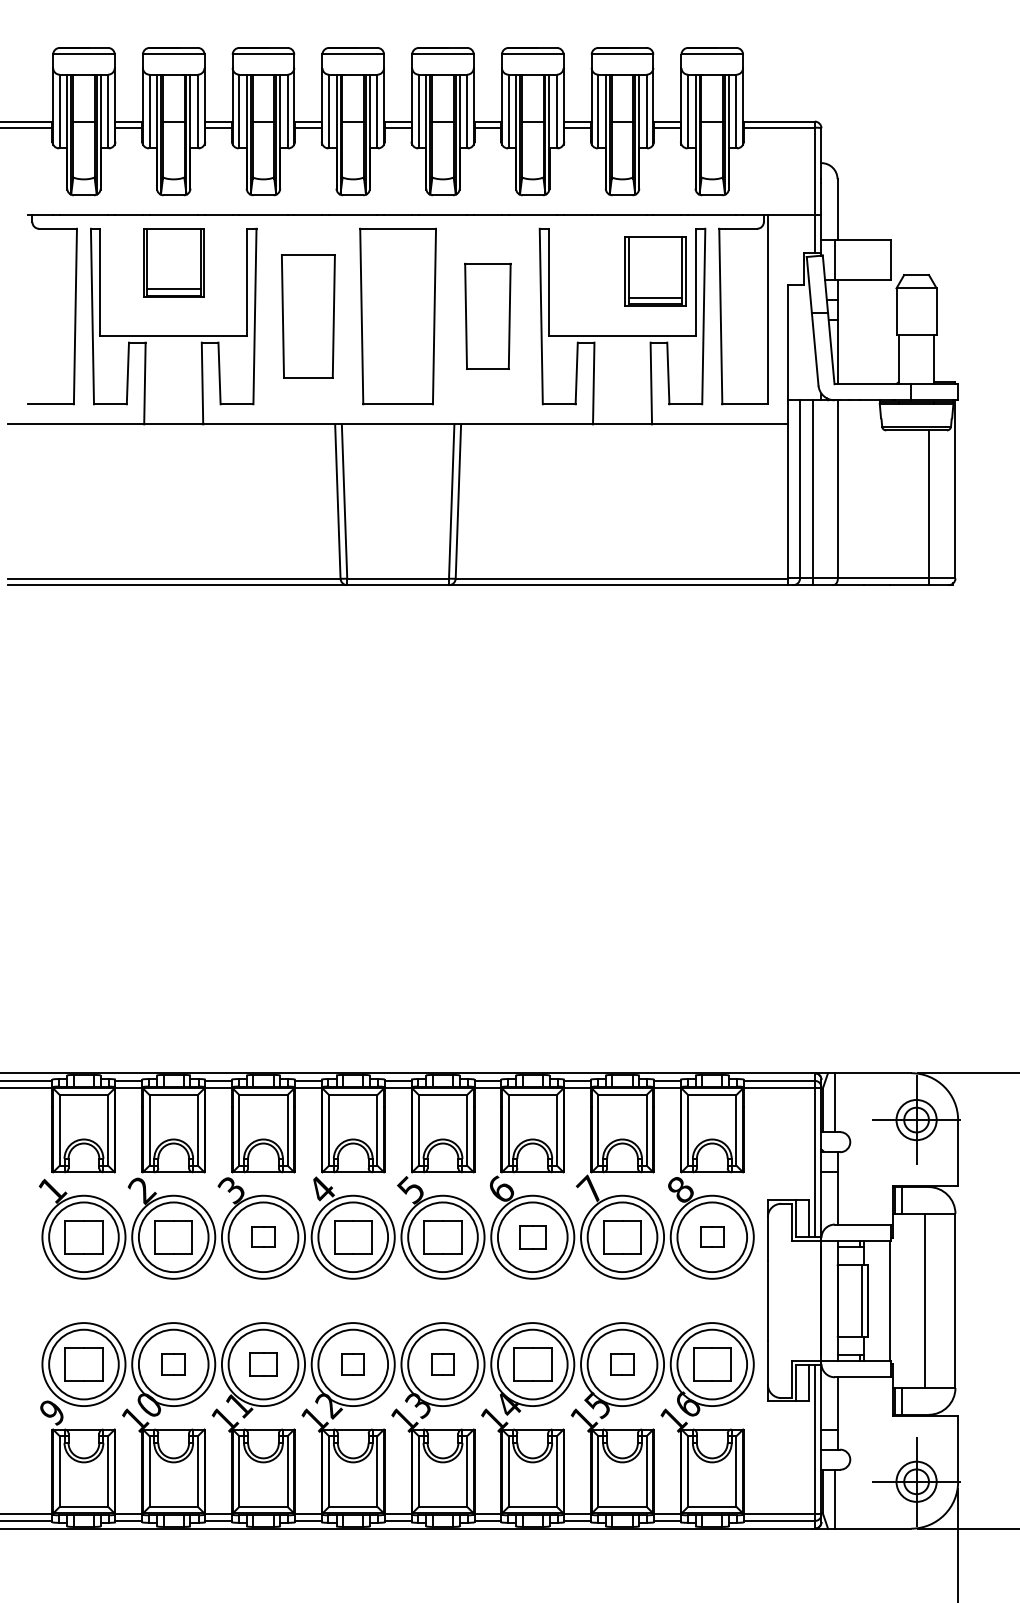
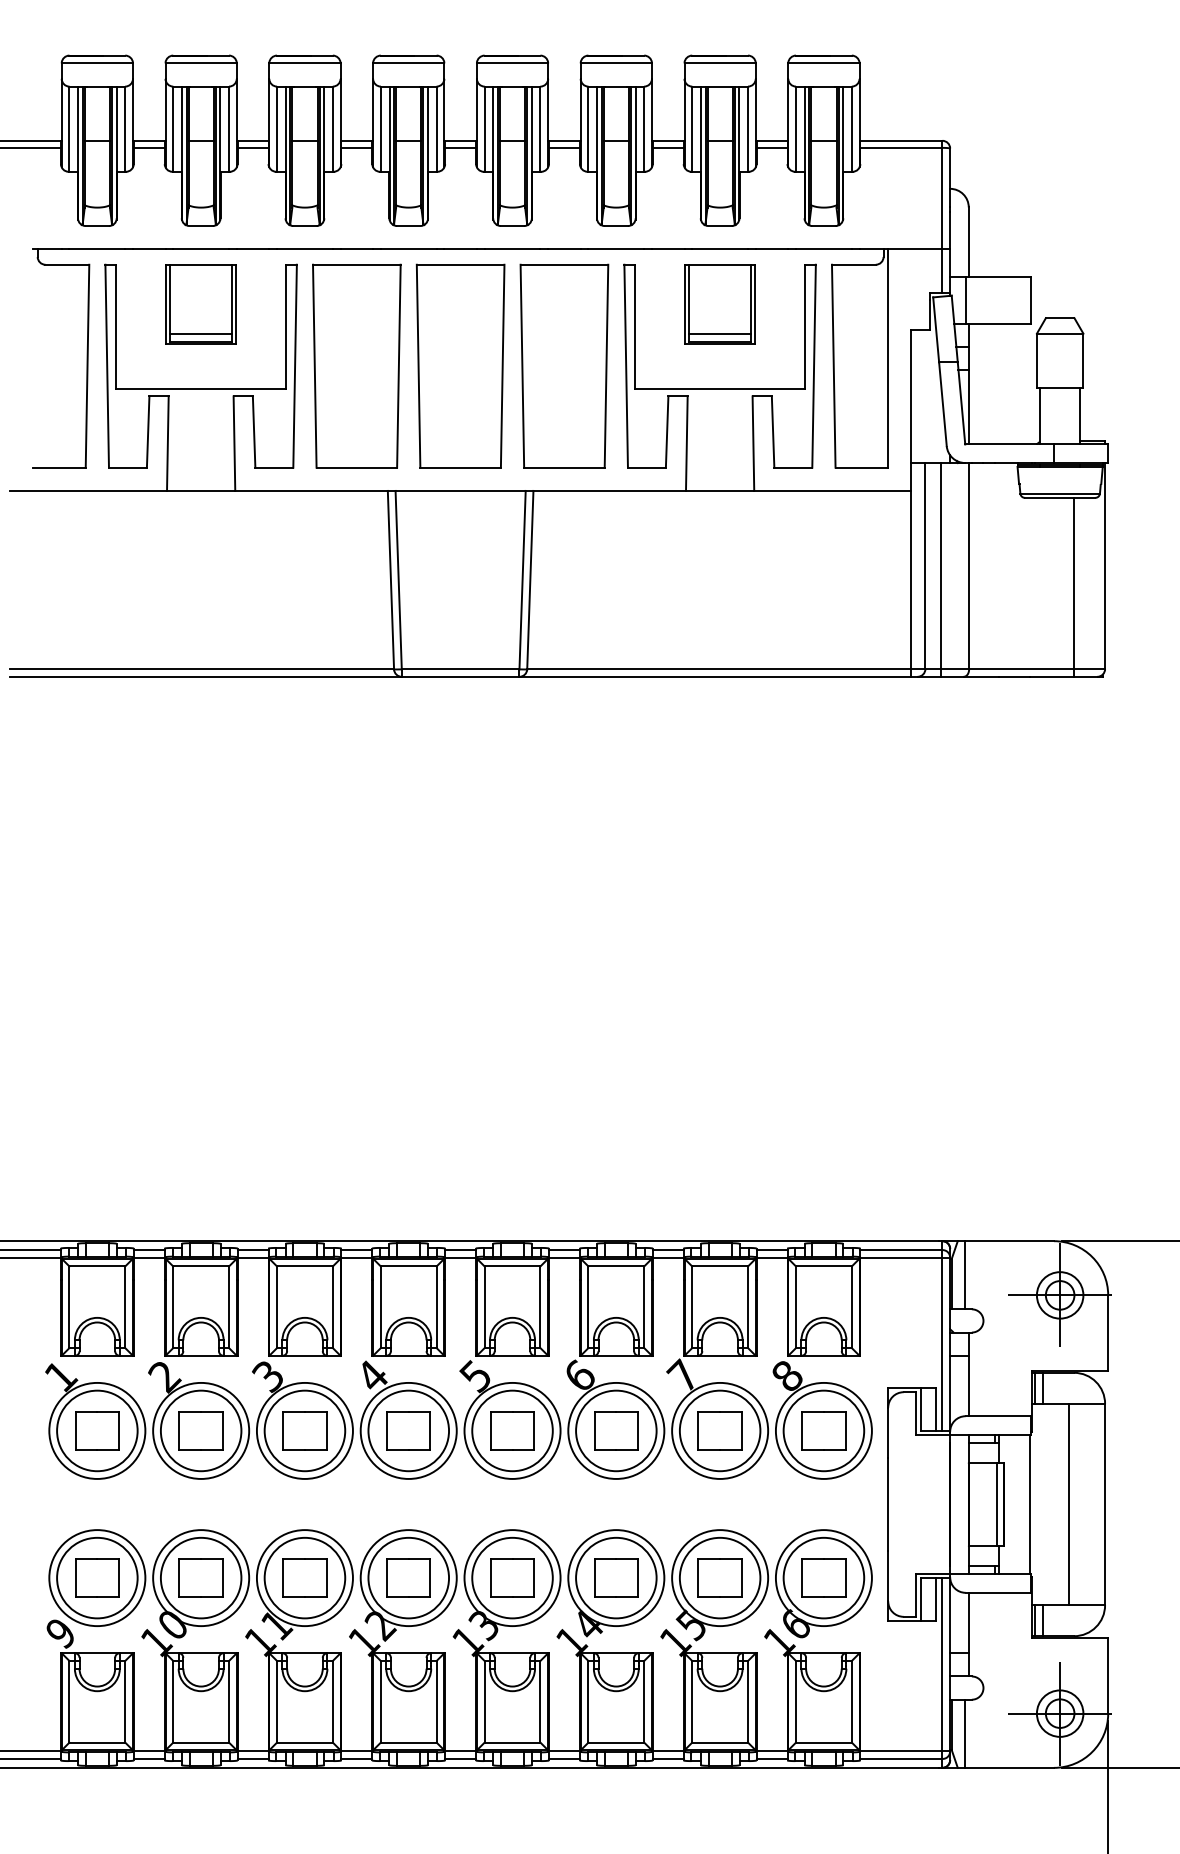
part: (654, 271) -> (719, 304), moved
part: (308, 315) -> (356, 365), size x1.43
part: (487, 315) -> (564, 365), size x1.67
part: (263, 1236) -> (304, 1430), size x1.67
part: (532, 1236) -> (616, 1430), size x1.43
part: (711, 1236) -> (823, 1430), size x1.67
part: (173, 1364) -> (200, 1577), size x1.67
part: (263, 1364) -> (304, 1577), size x1.43
part: (353, 1364) -> (408, 1577), size x1.67
part: (442, 1364) -> (512, 1577), size x1.67
part: (621, 1364) -> (719, 1577), size x1.67

